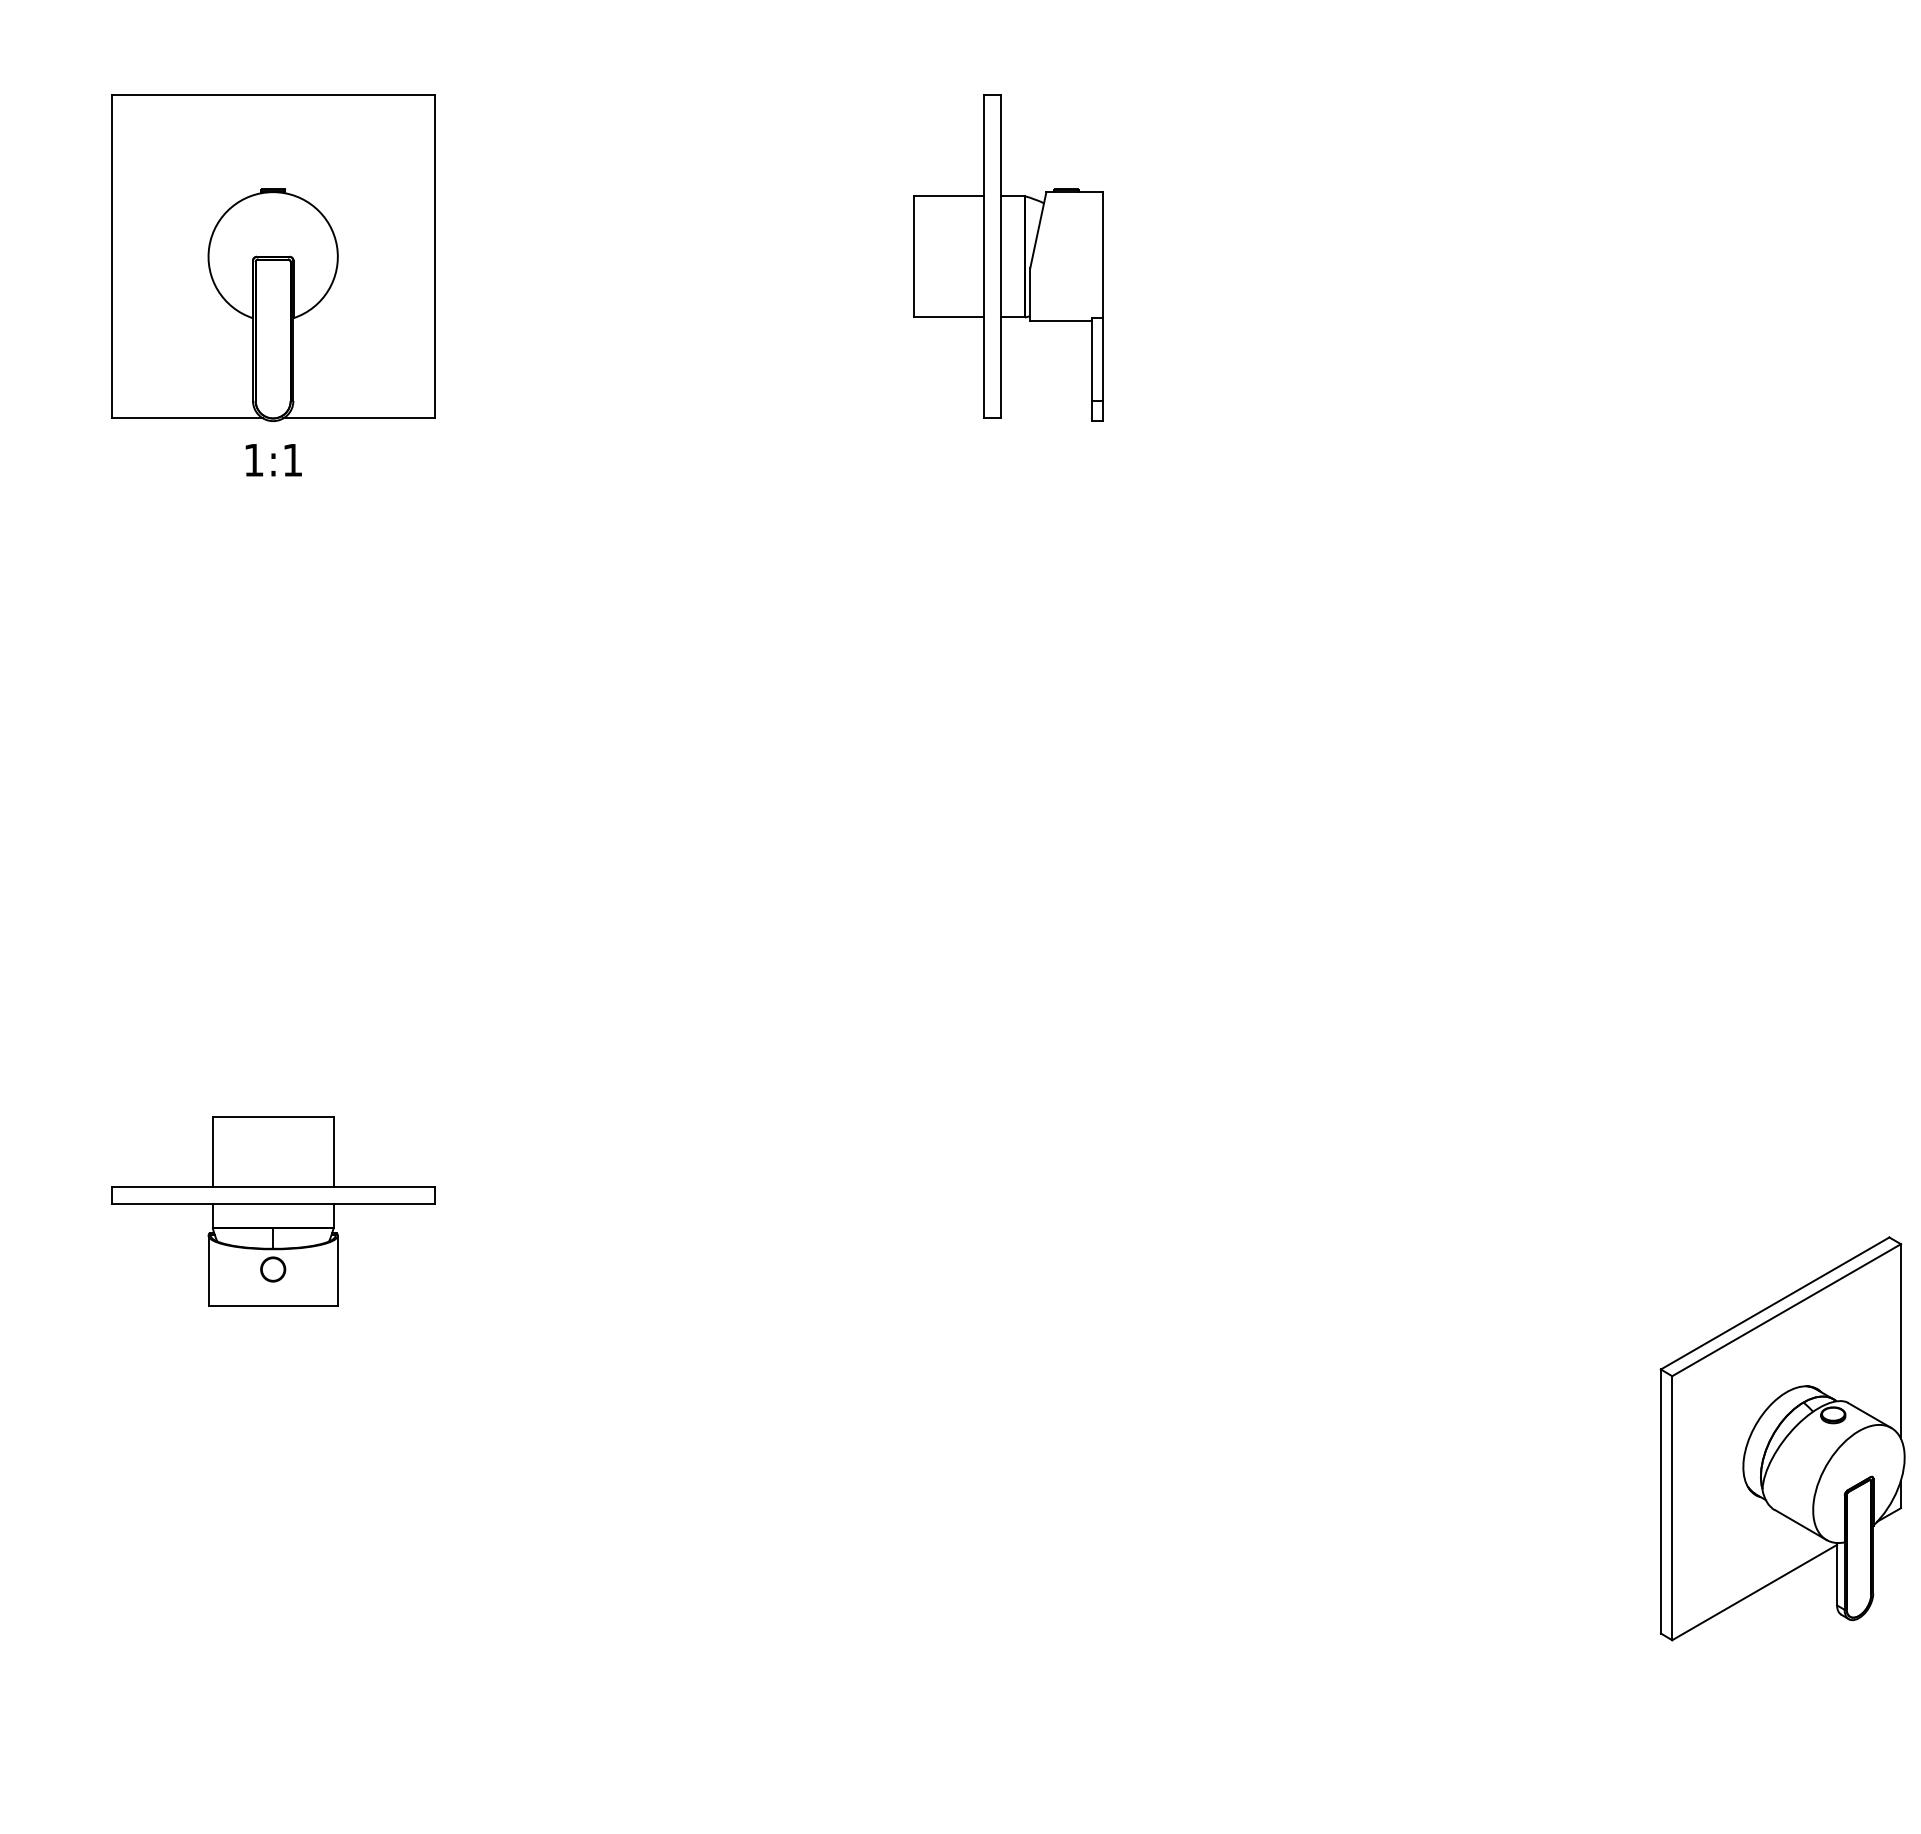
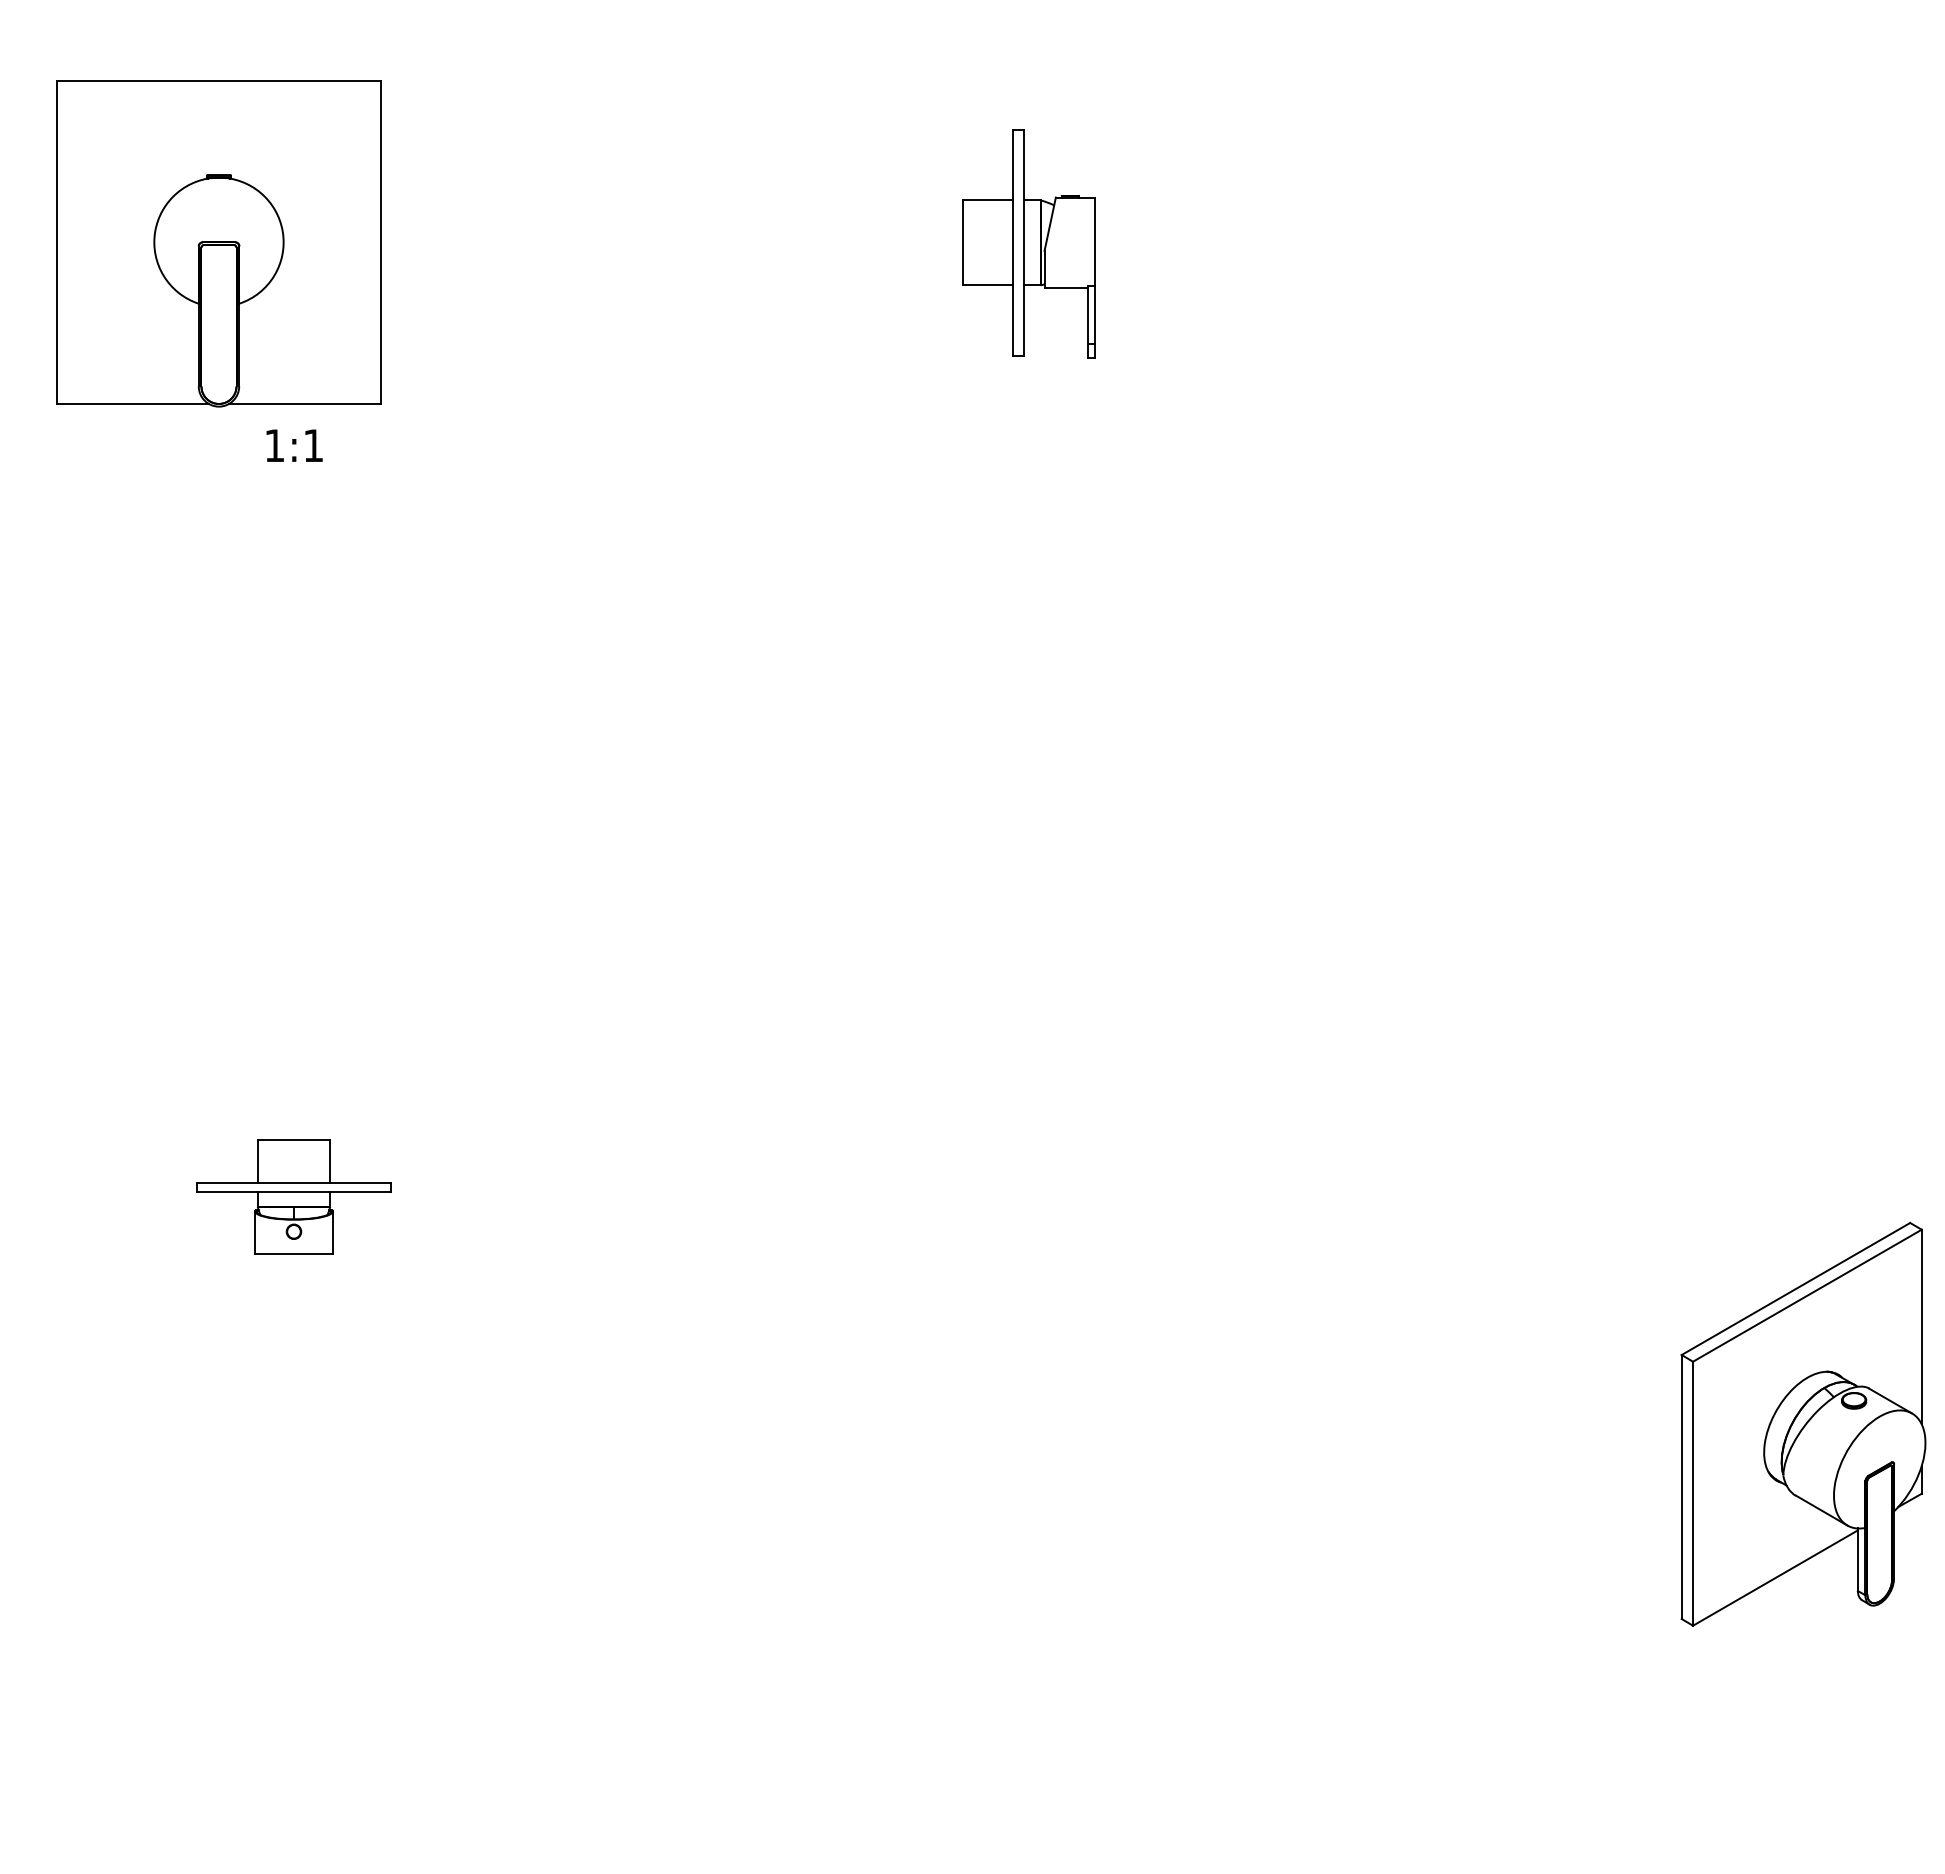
part: (272, 257) -> (218, 243), moved
part: (1008, 257) -> (1029, 243), size x0.7
part: (272, 1210) -> (293, 1196), size x0.6

